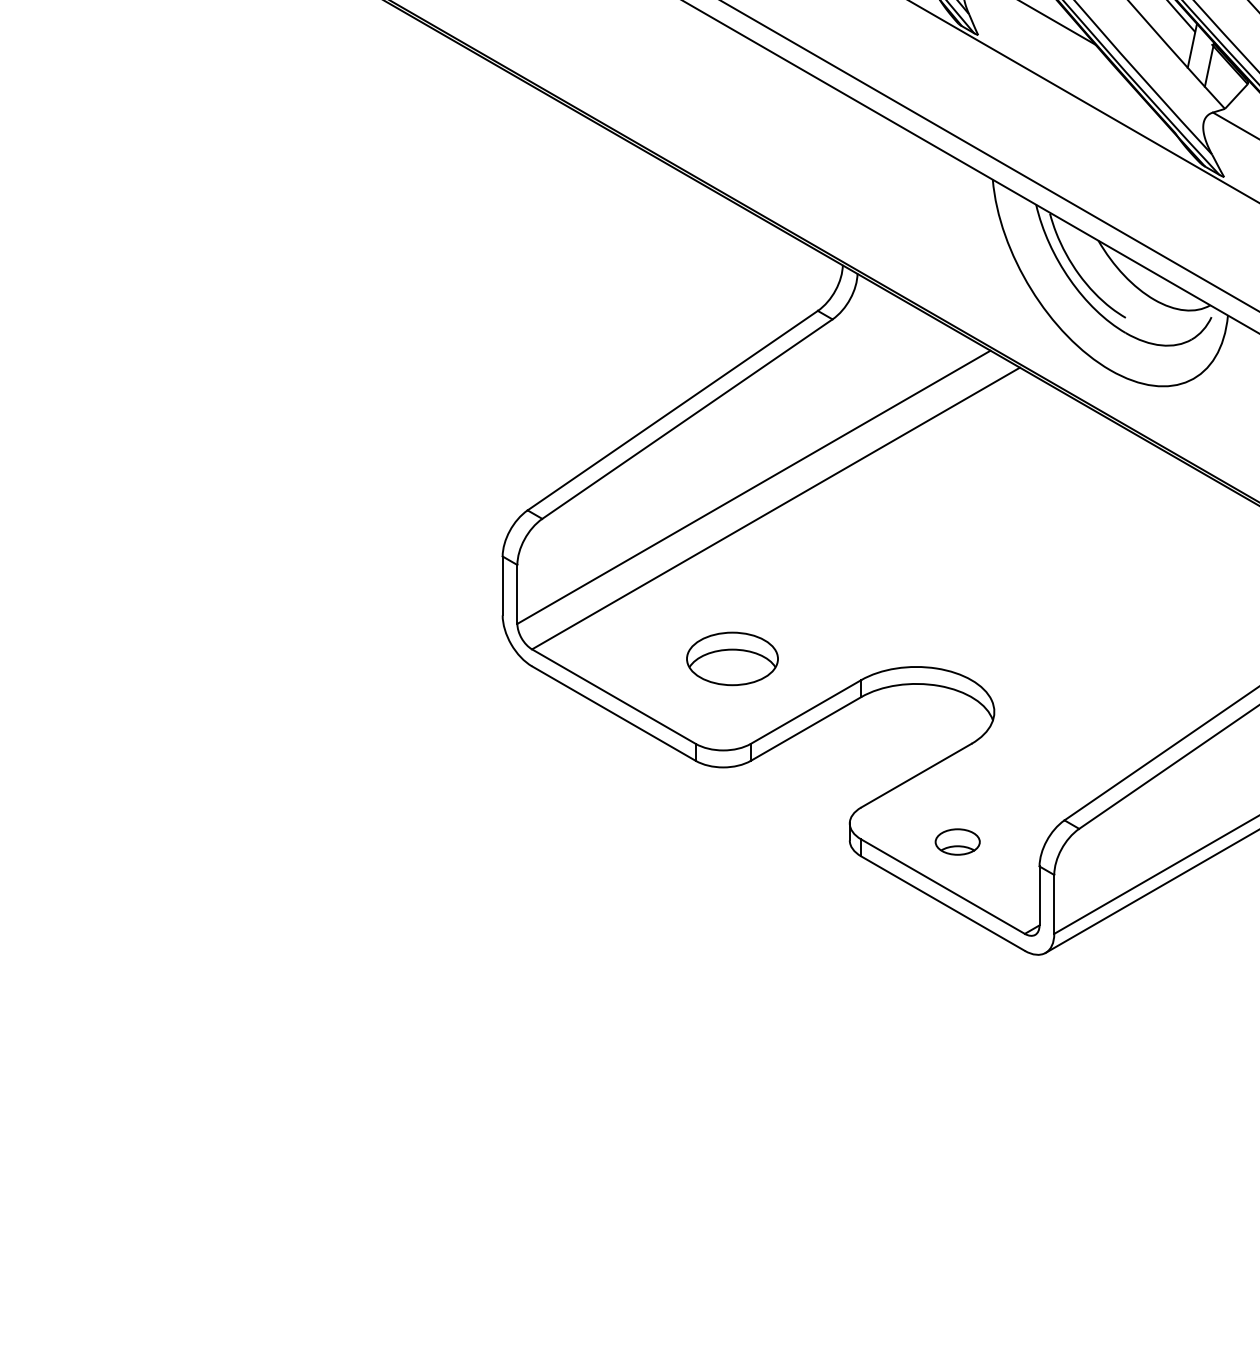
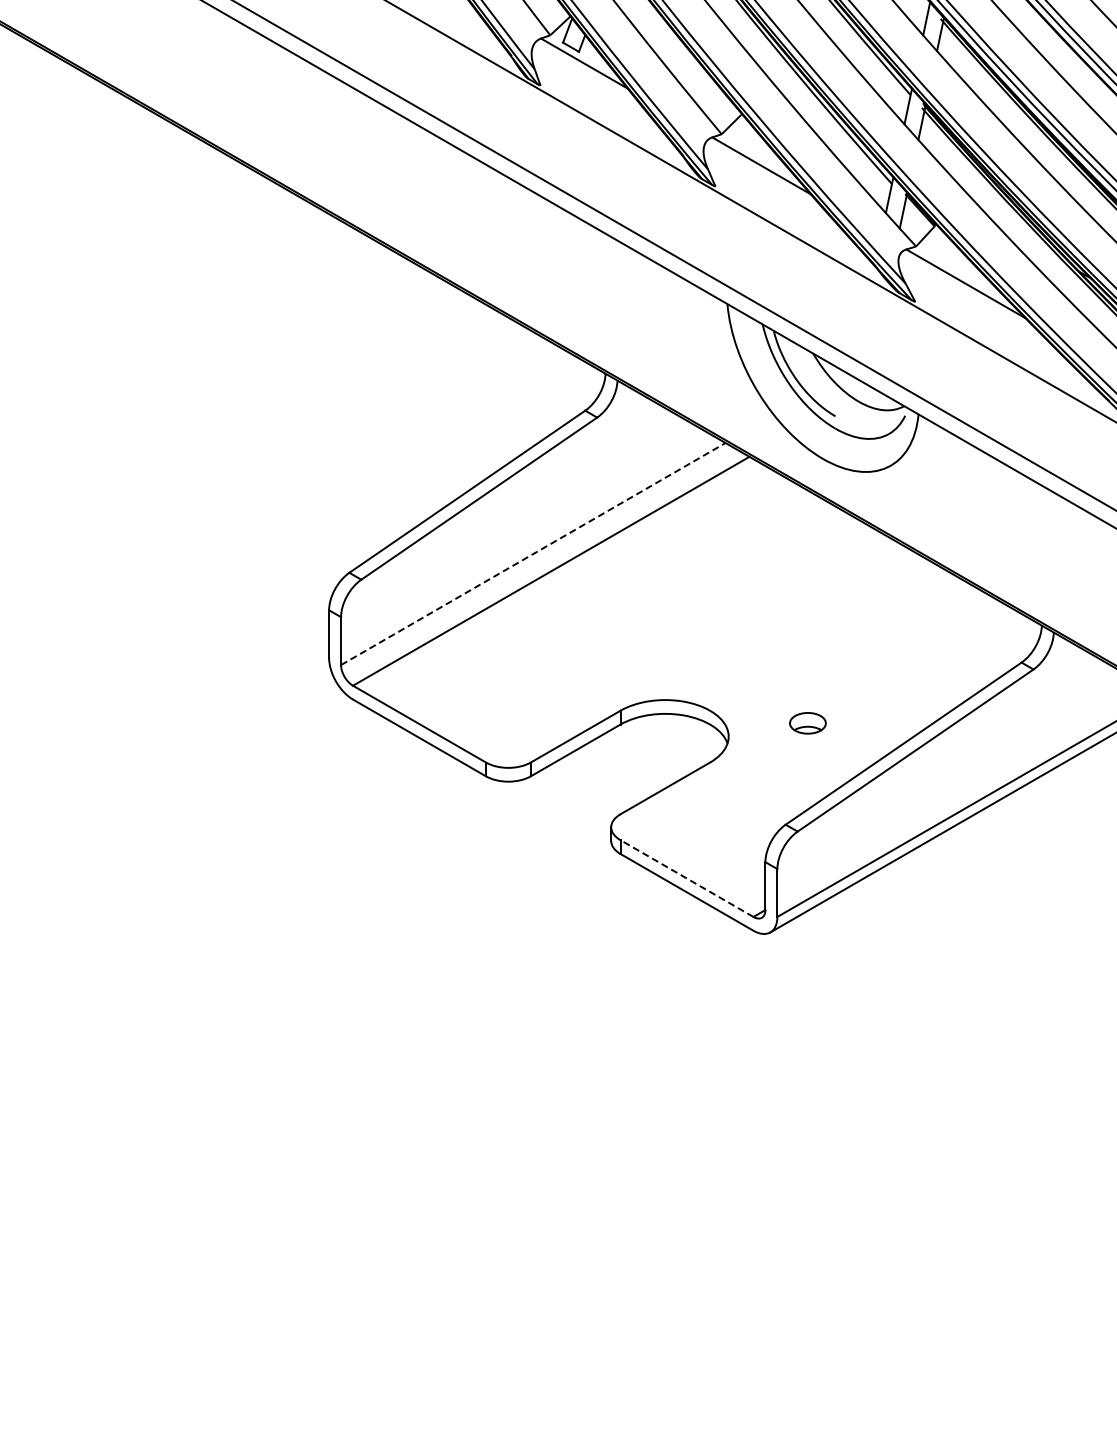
line: (754, 486) -> (533, 553), solid -> dashed
part: (732, 658) -> (515, 693), removed
part: (957, 842) -> (807, 723), moved
line: (942, 886) -> (686, 878), solid -> dashed

